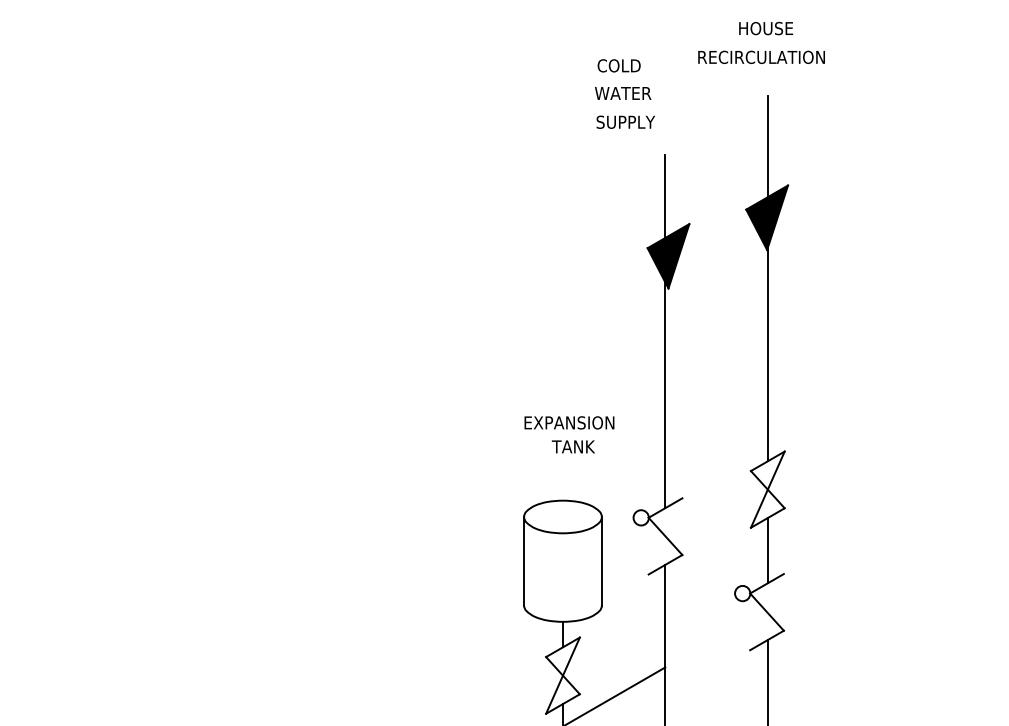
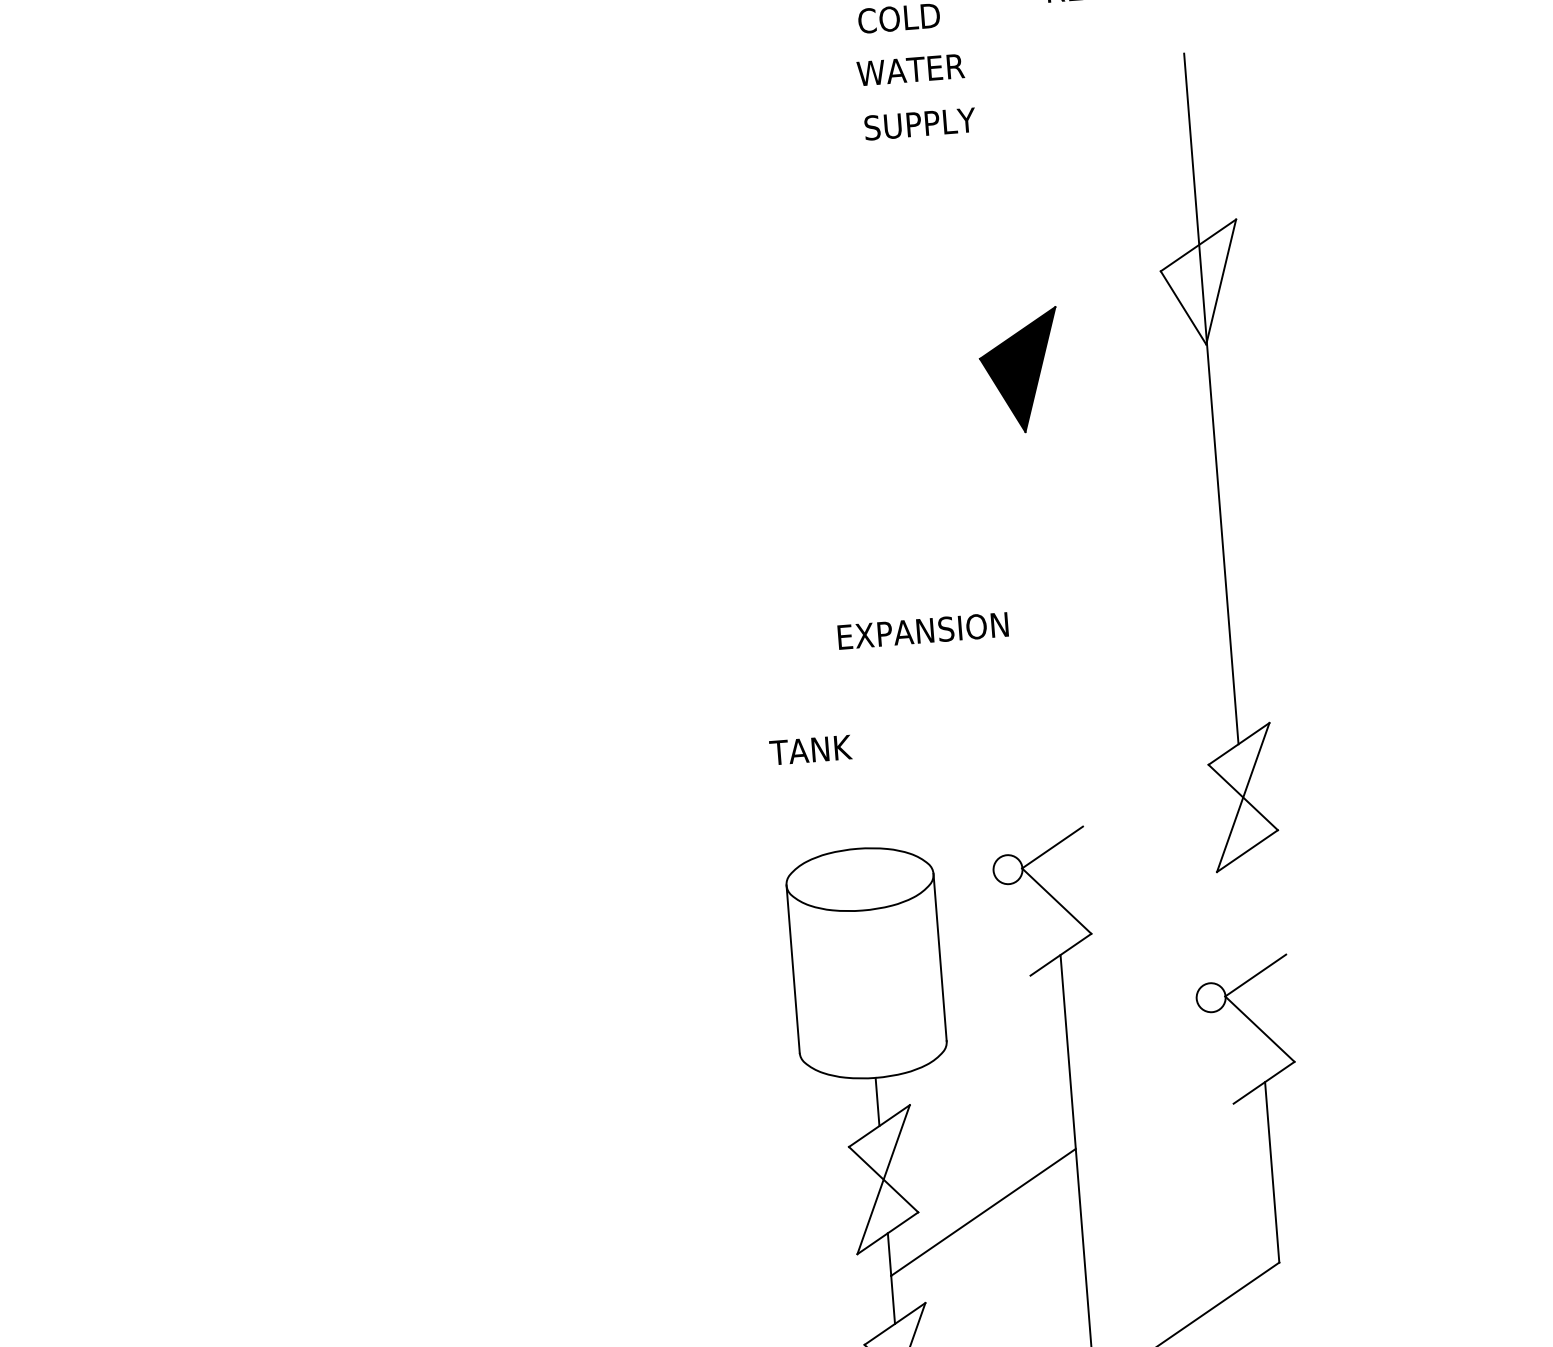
fill: (767, 217) -> (1202, 283), removed
line: (665, 331) -> (1026, 513), removed
text: (569, 422) -> (923, 630), moved
text: (572, 446) -> (808, 749), moved
line: (767, 550) -> (1251, 912), removed

